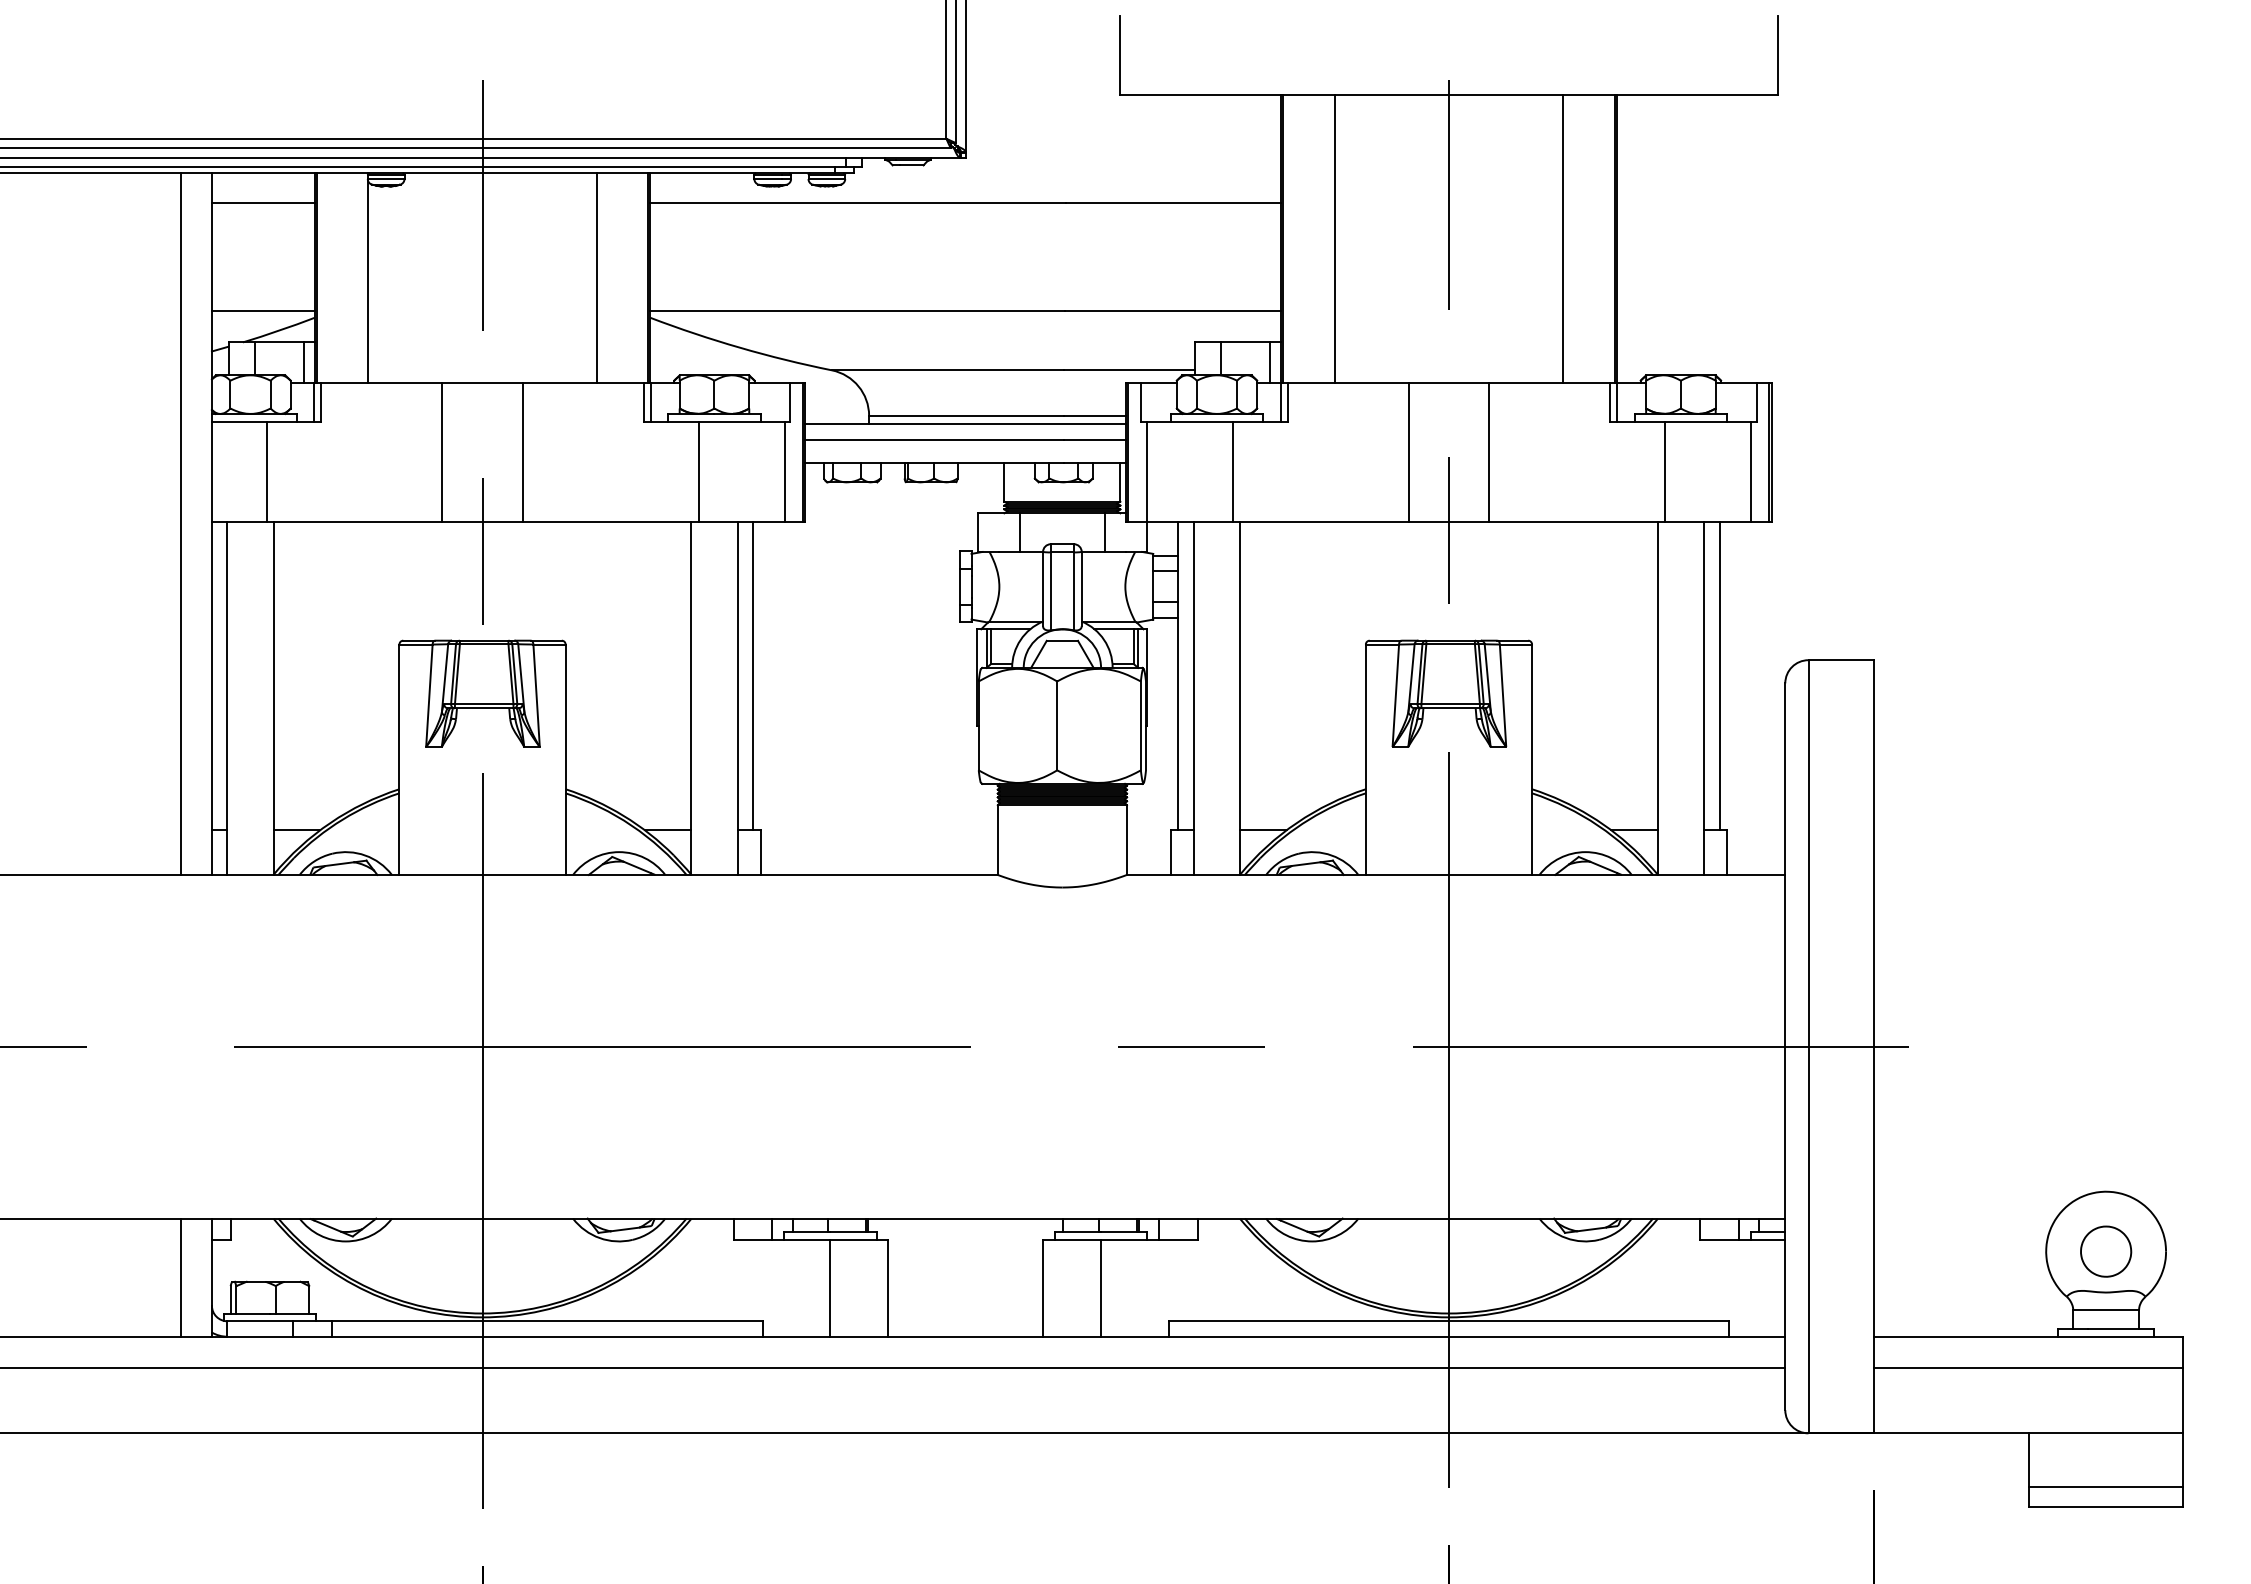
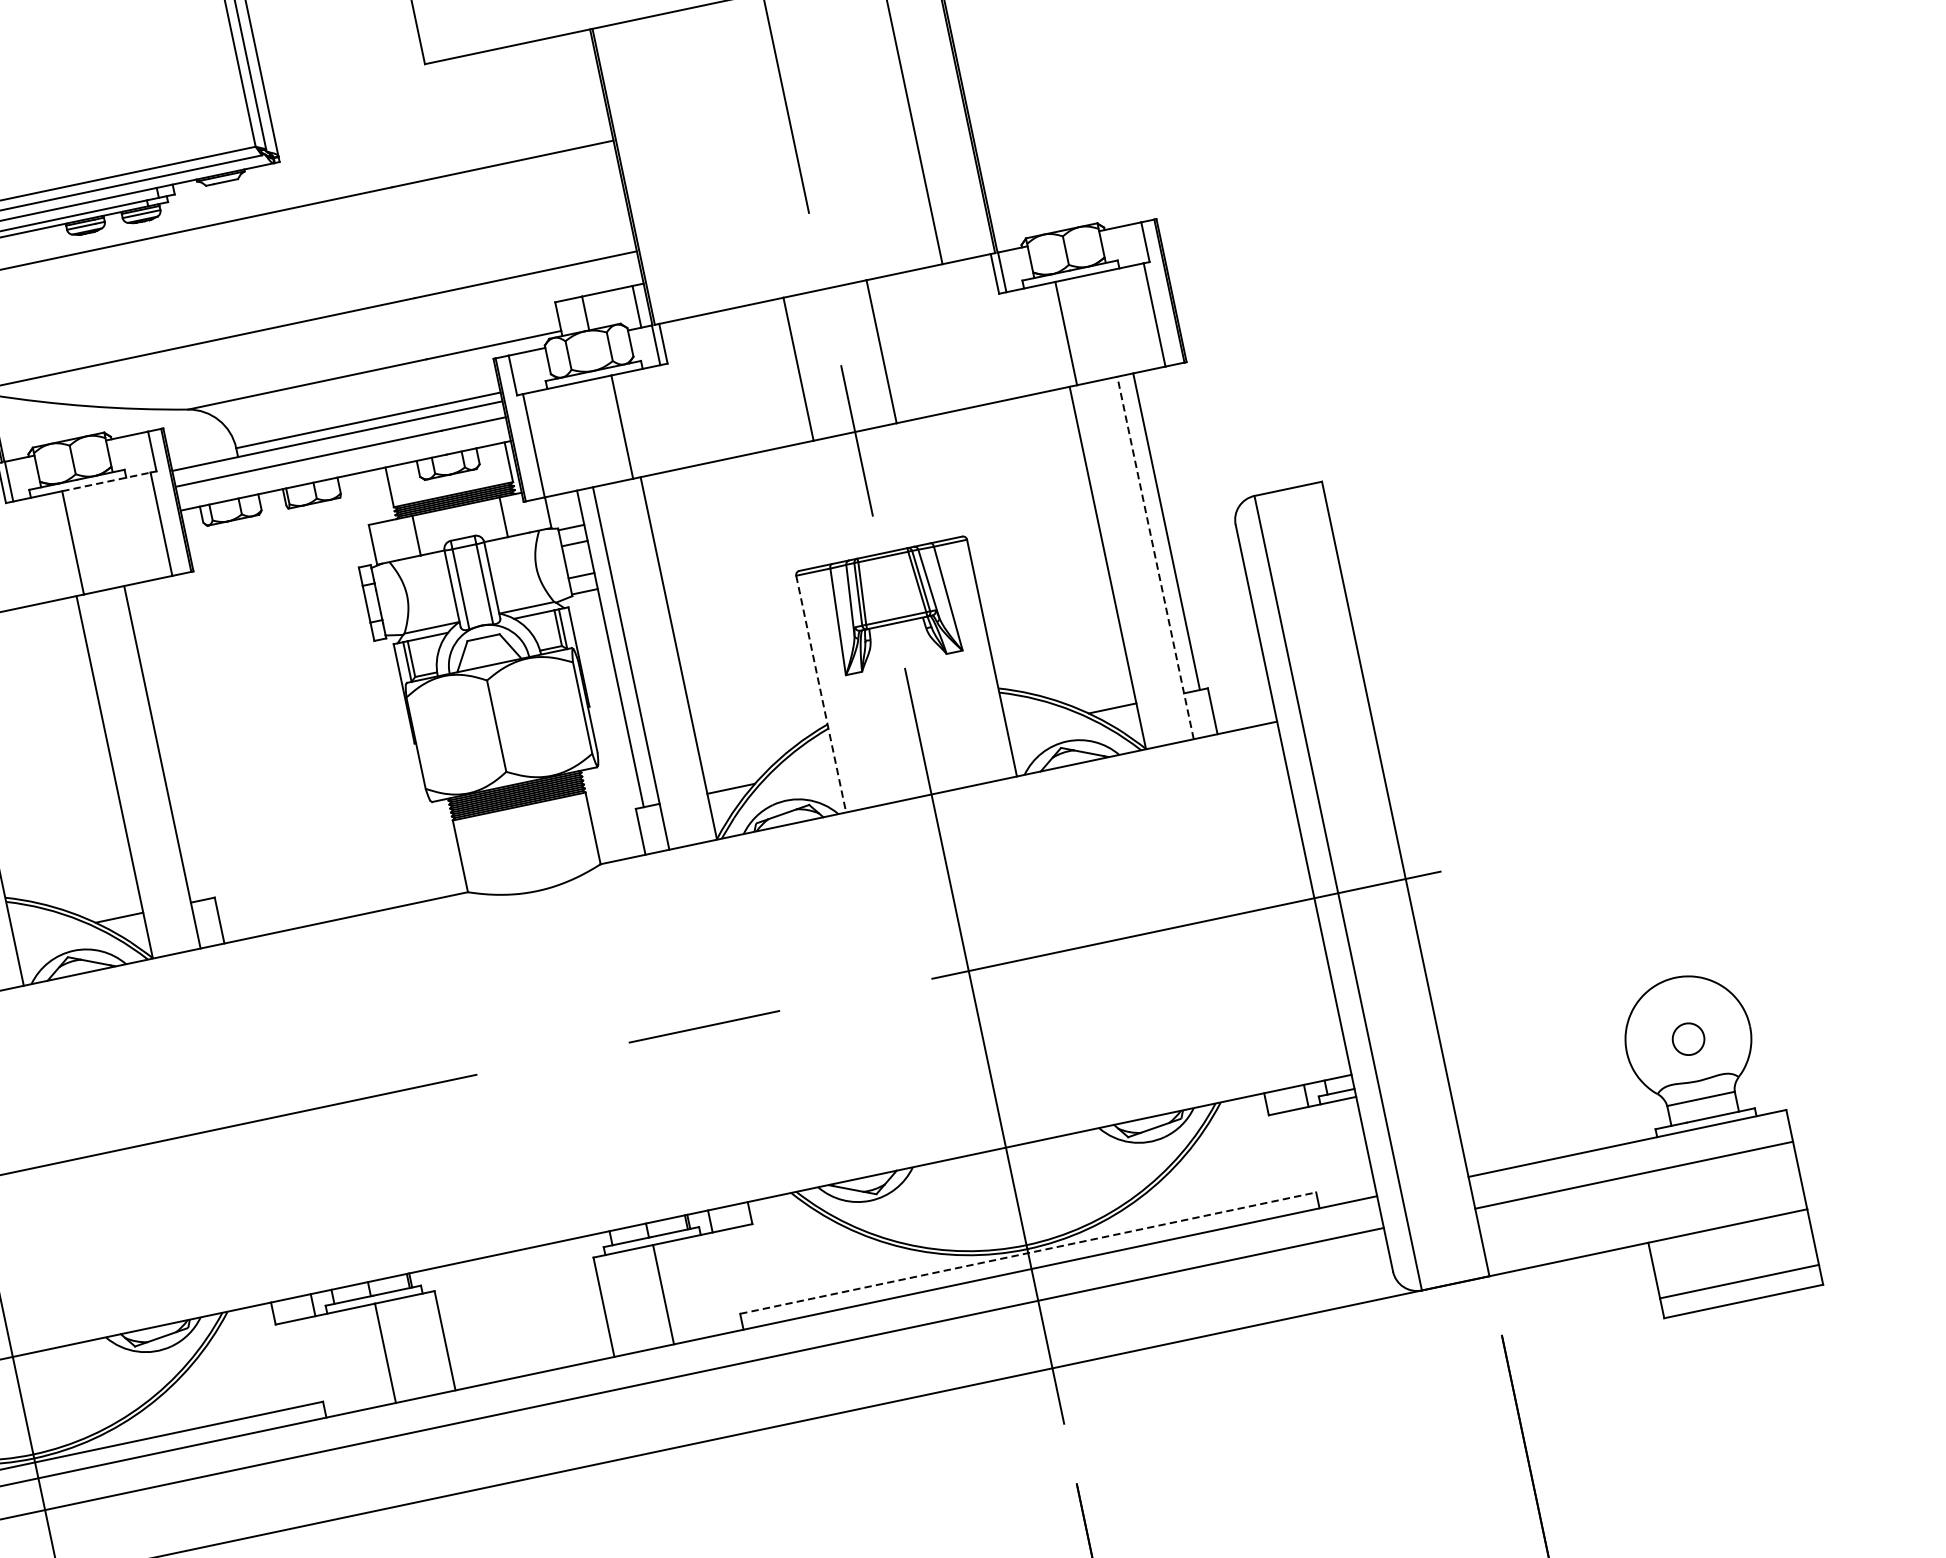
line: (1334, 239) -> (676, 166), removed
line: (742, 421) -> (107, 481), solid -> dashed
line: (753, 676) -> (173, 741), removed
line: (1704, 698) -> (1155, 557), solid -> dashed
line: (1365, 760) -> (820, 694), solid -> dashed
part: (2106, 1251) -> (1688, 1039), size x0.6
line: (1449, 1321) -> (1028, 1253), solid -> dashed

